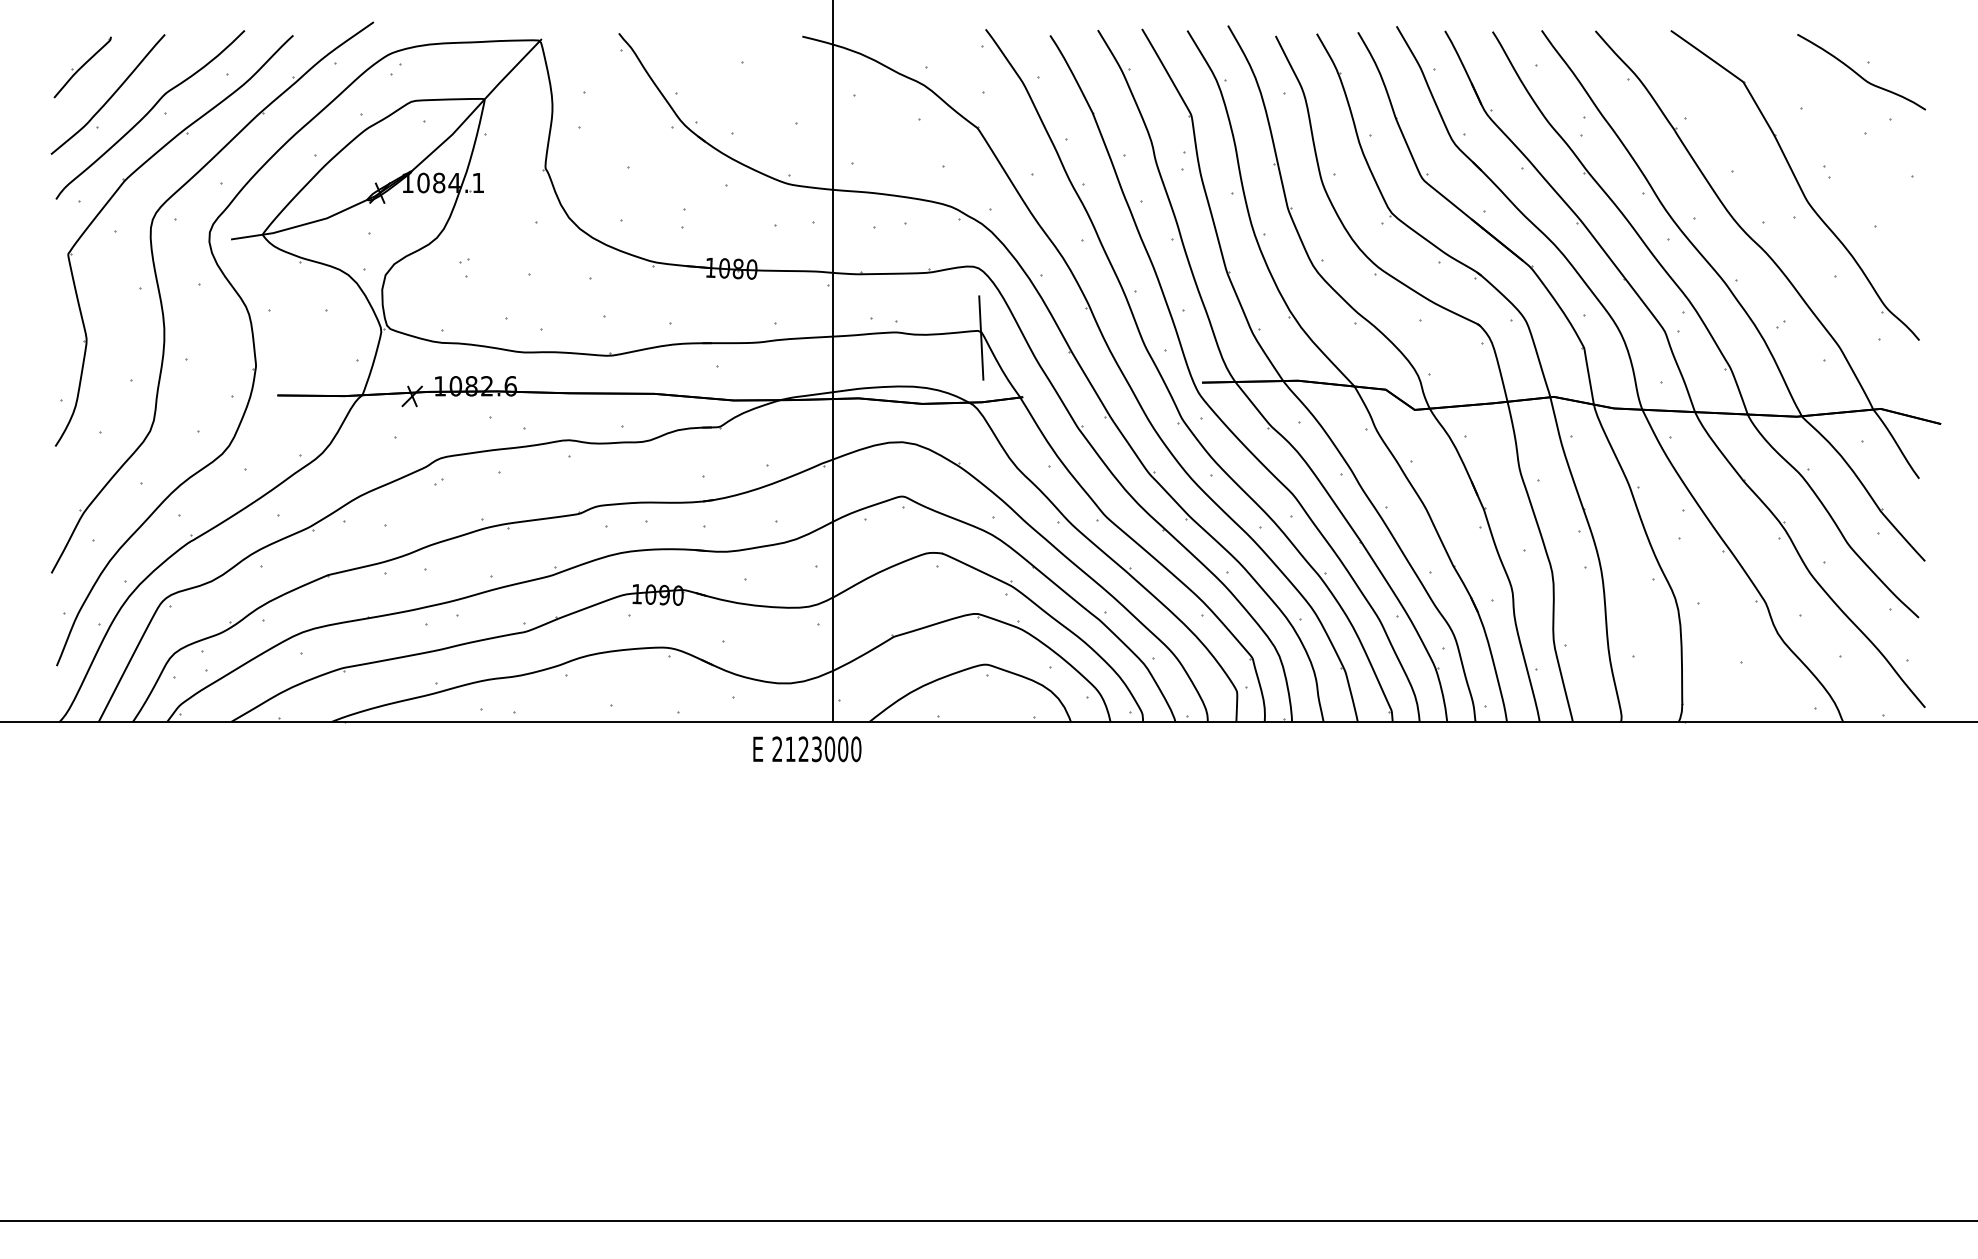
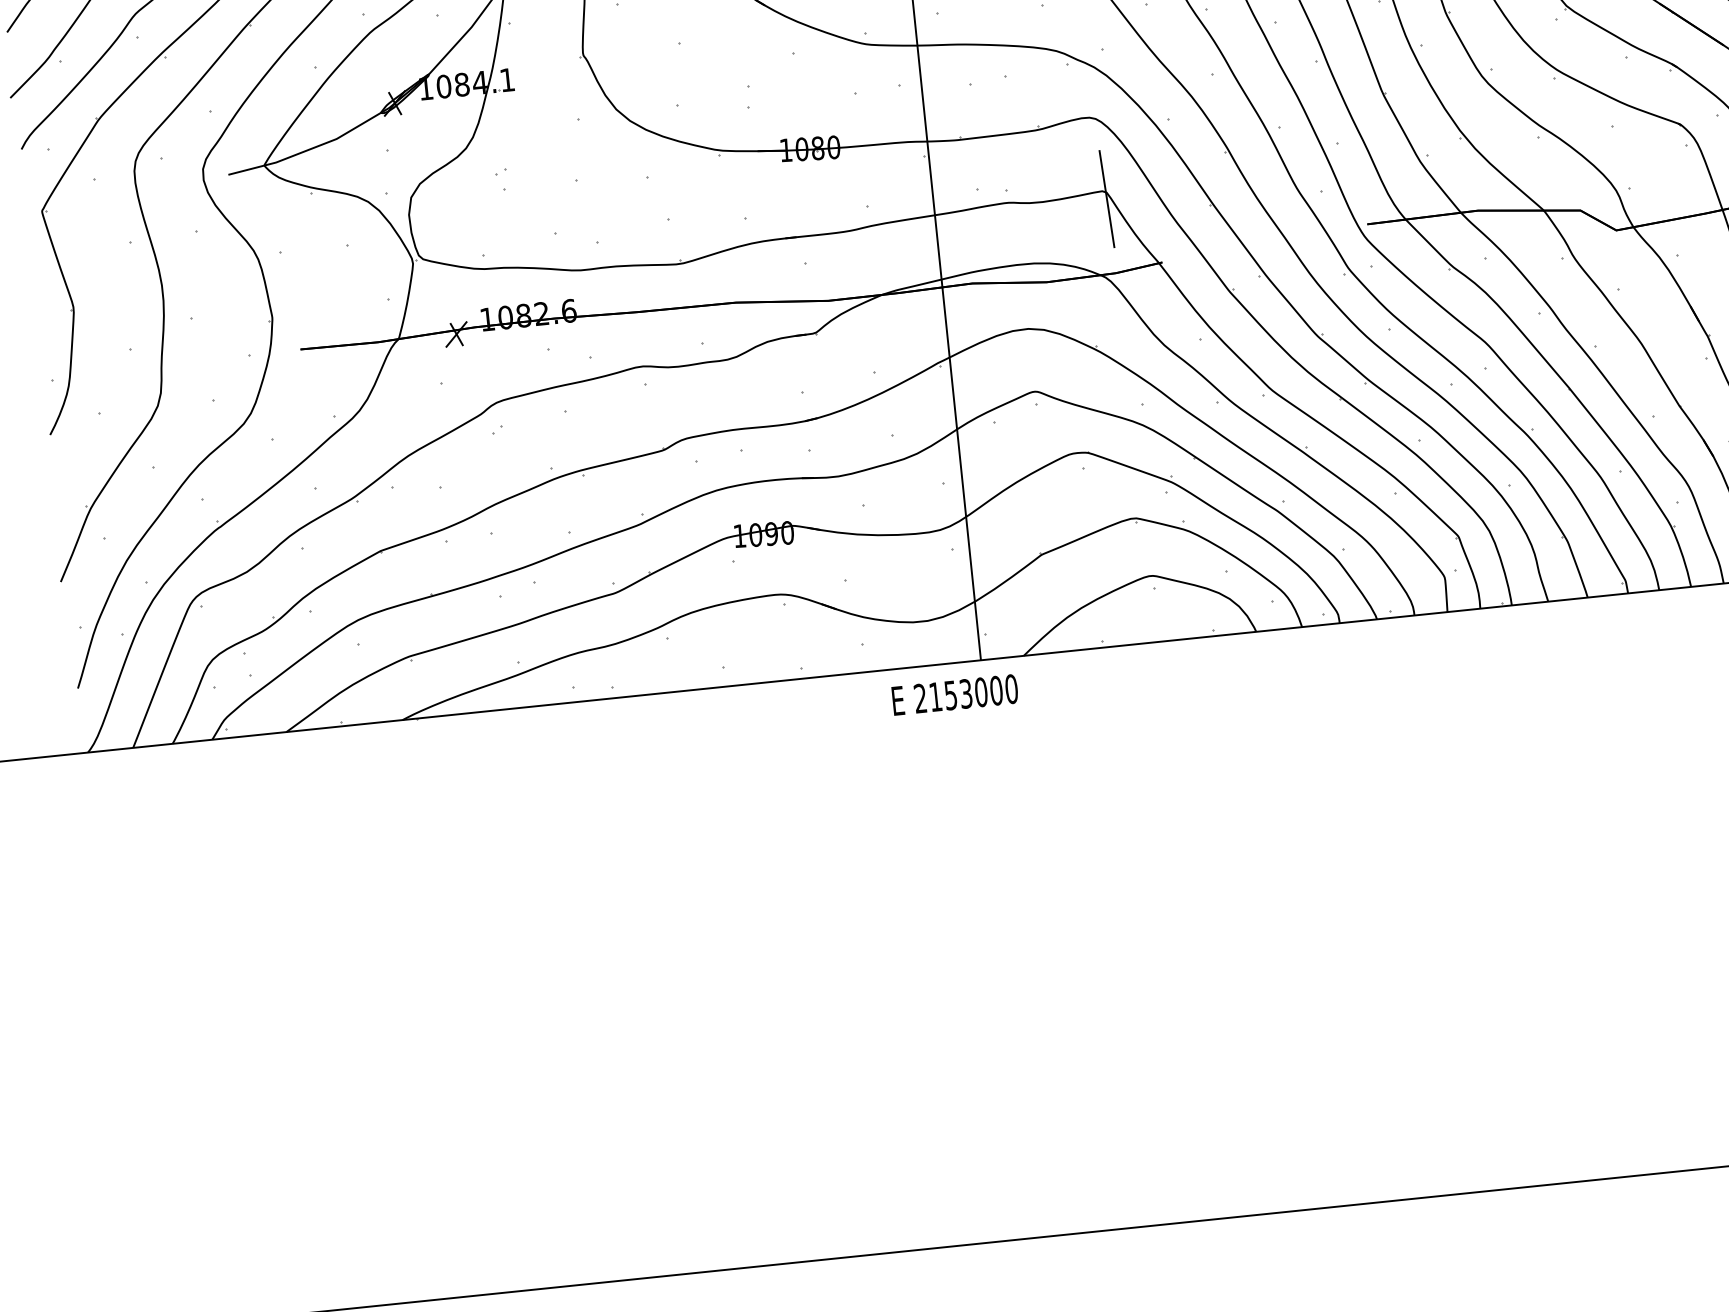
text: (803, 749) -> (950, 695), 2123000 -> 2153000

